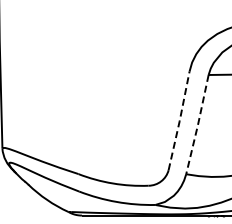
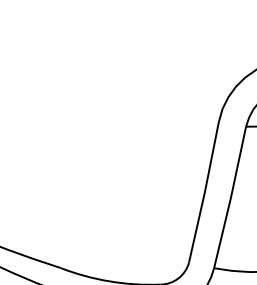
line: (179, 121) -> (204, 193), dashed -> solid
line: (198, 124) -> (231, 197), dashed -> solid

